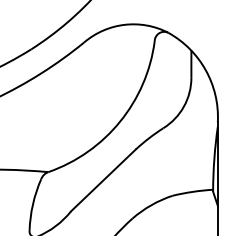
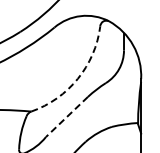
arc: (119, 121) -> (77, 78), solid -> dashed
line: (102, 181) -> (66, 117), solid -> dashed

